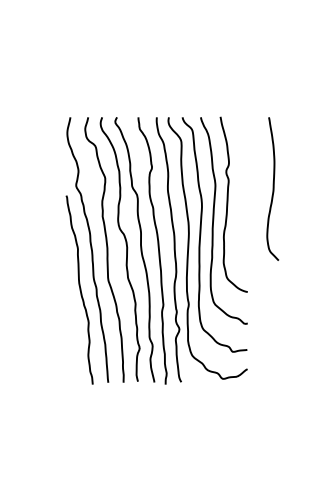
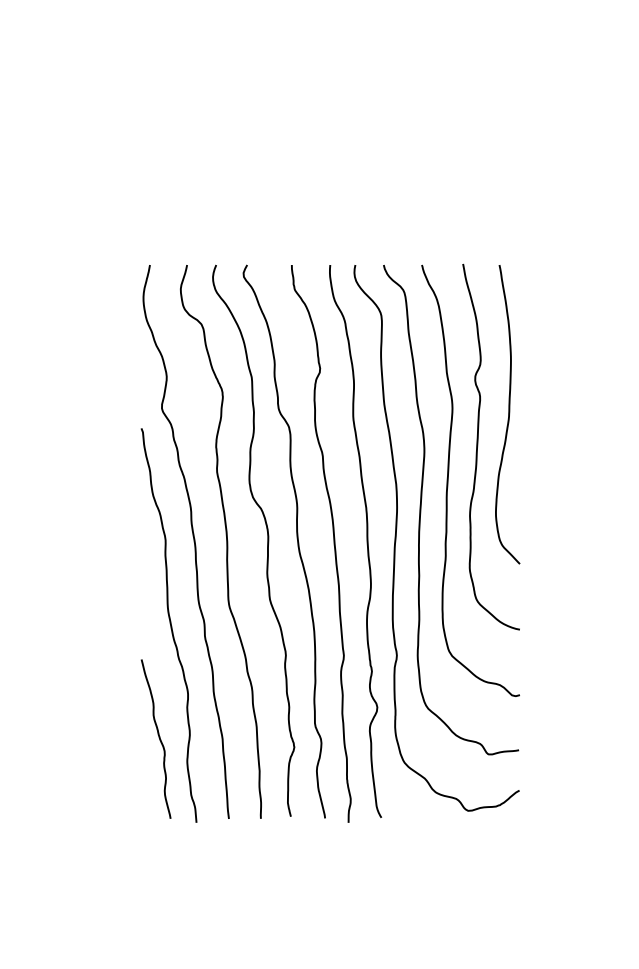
curve: (272, 188) -> (506, 413), moved
curve: (74, 344) -> (158, 739), added

